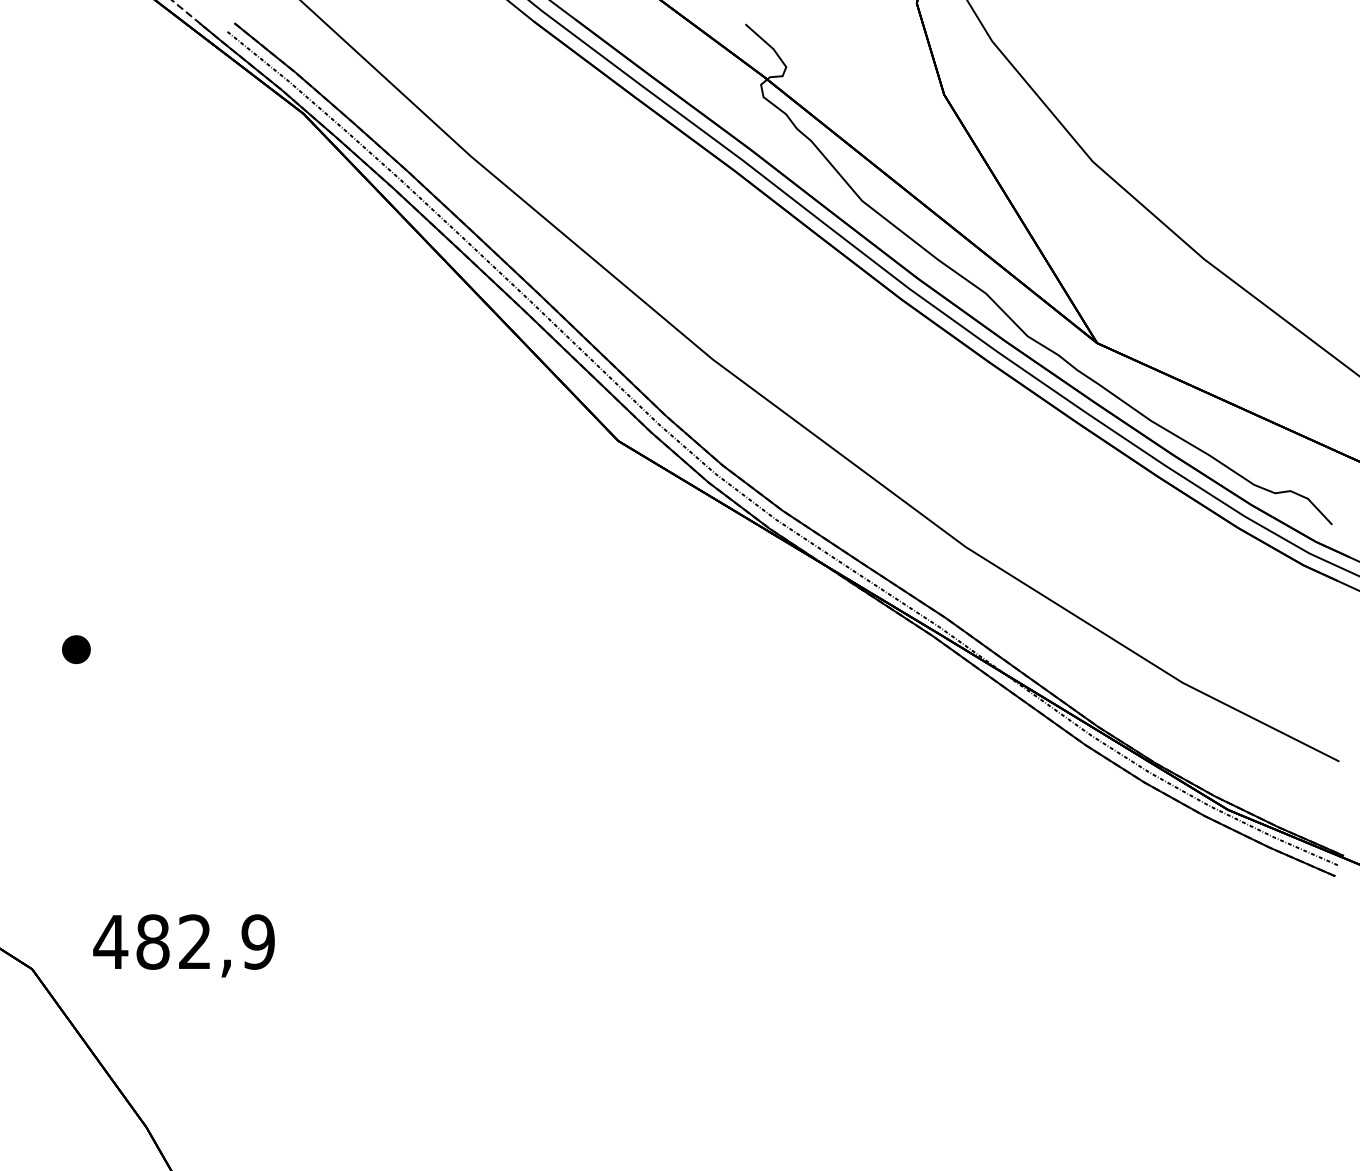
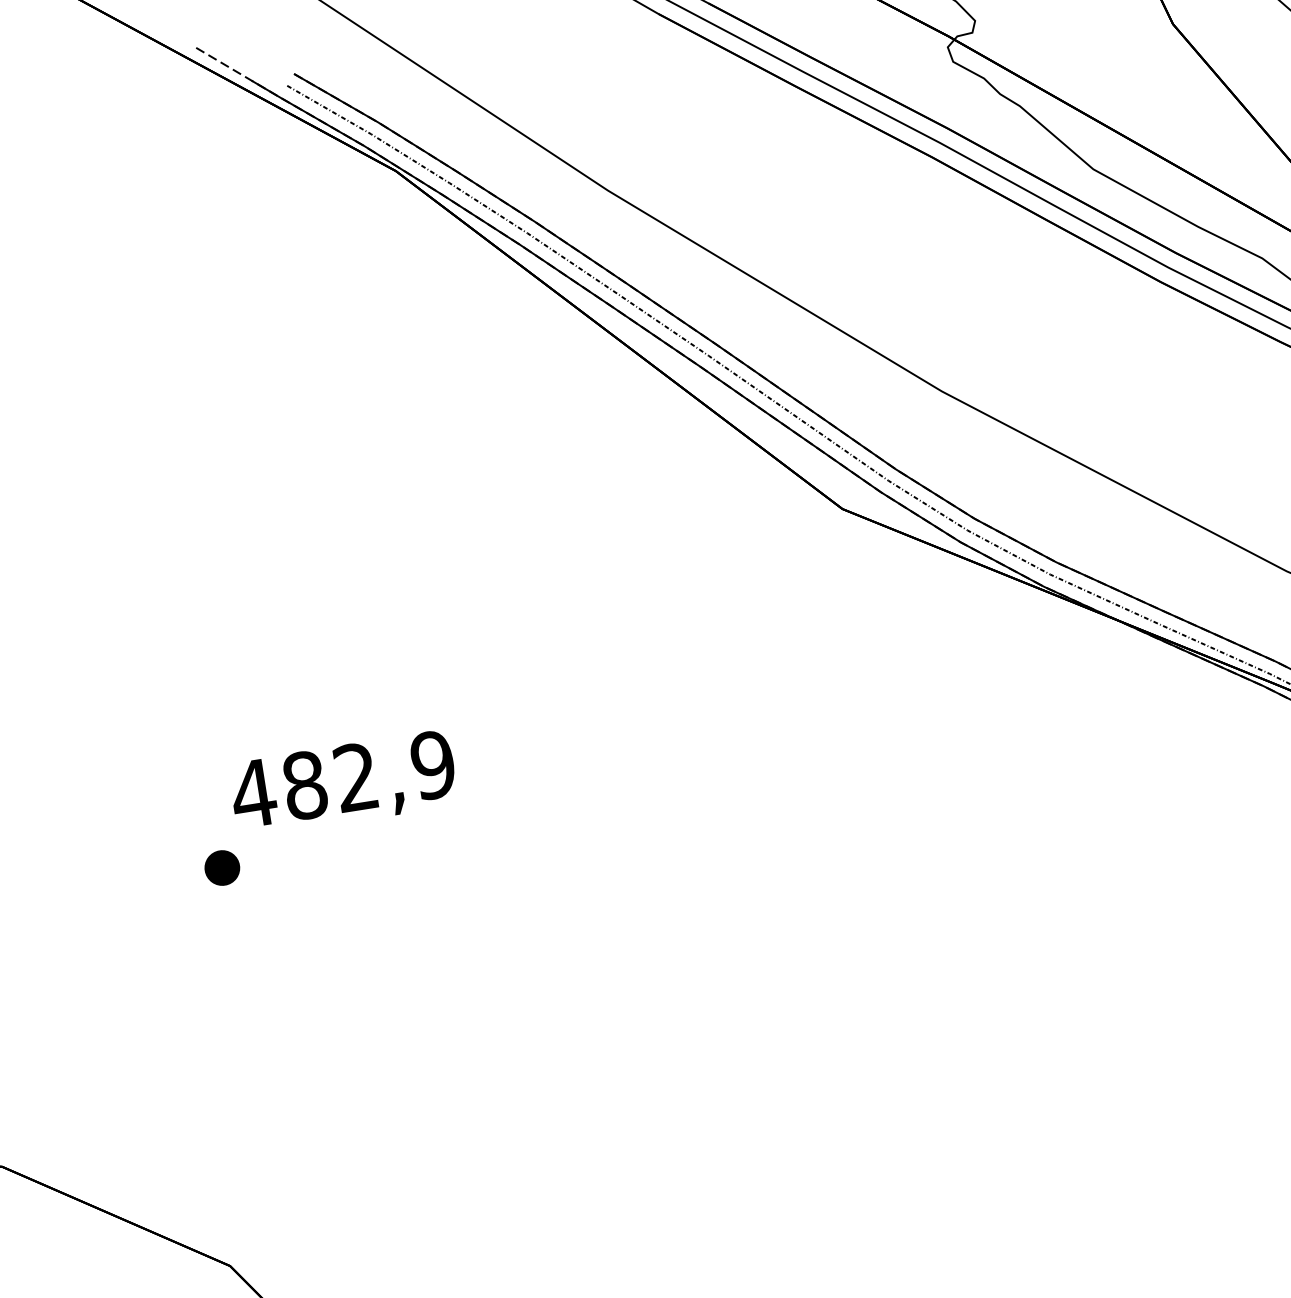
text: (183, 945) -> (342, 783), moved

